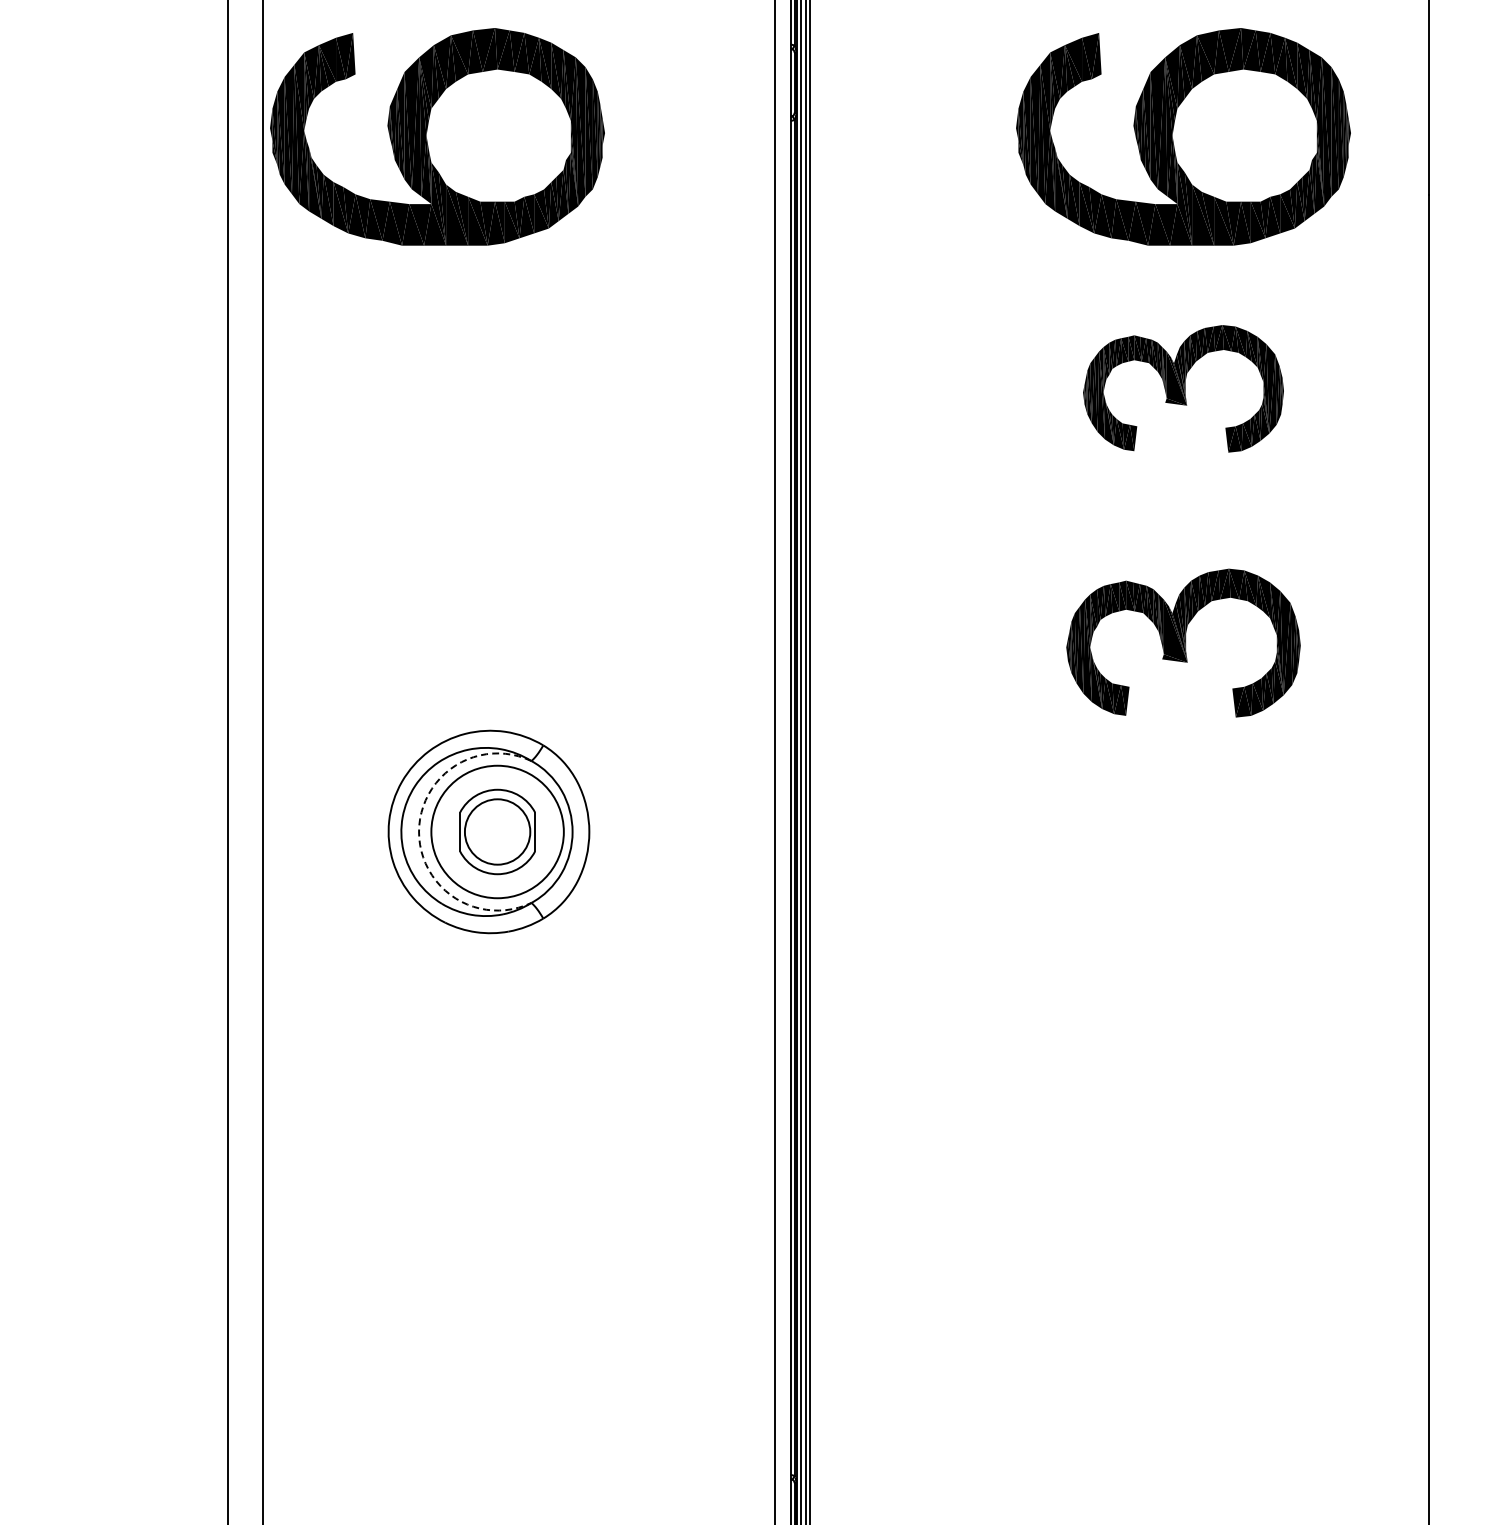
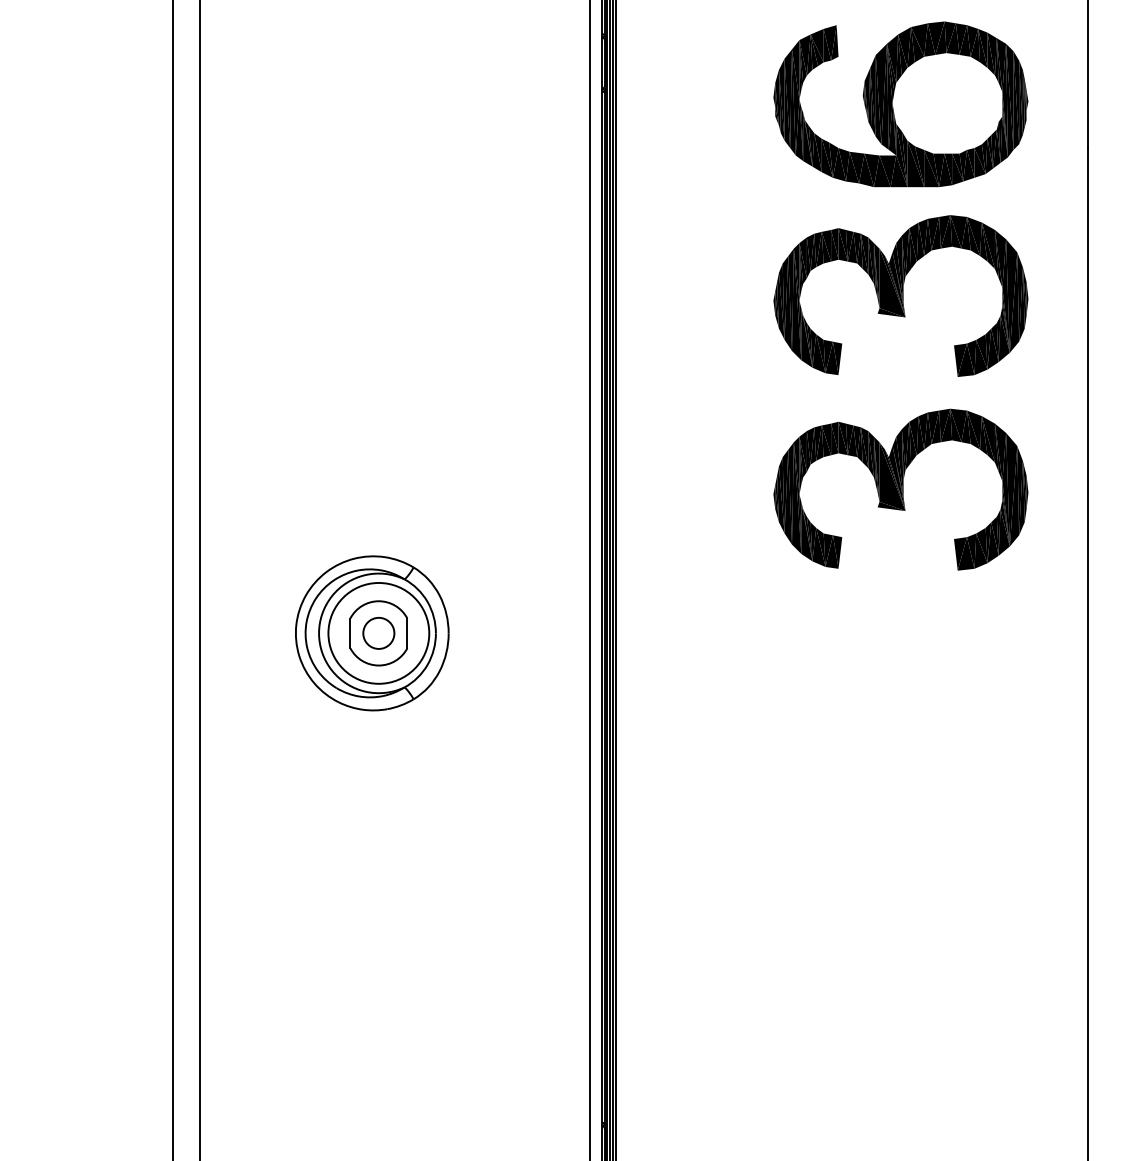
part: (437, 136) -> (333, 104), removed
part: (1183, 388) -> (900, 295), size x1.67
part: (1183, 642) -> (900, 489), size x1.43
circle: (497, 831) -> (378, 633), size x0.62
arc: (419, 832) -> (319, 633), dashed -> solid

